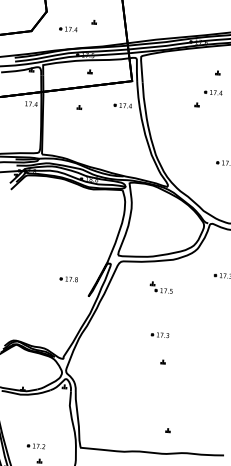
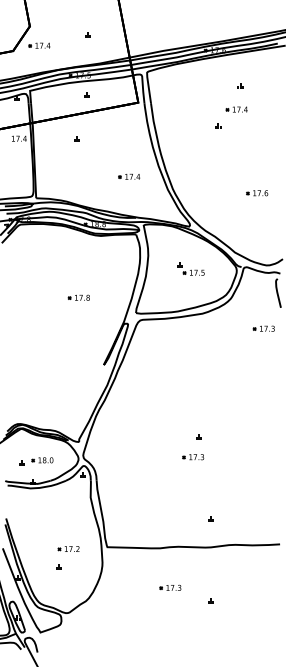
part: (68, 29) -> (39, 45), moved
part: (123, 105) -> (129, 176), moved
part: (68, 278) -> (78, 297), moved
part: (161, 287) -> (190, 268), moved
part: (160, 335) -> (193, 457), moved
part: (27, 372) -> (36, 461), added
part: (36, 445) -> (68, 548), moved

